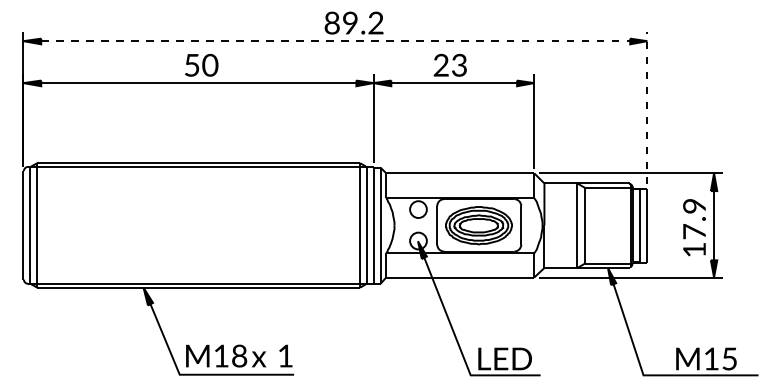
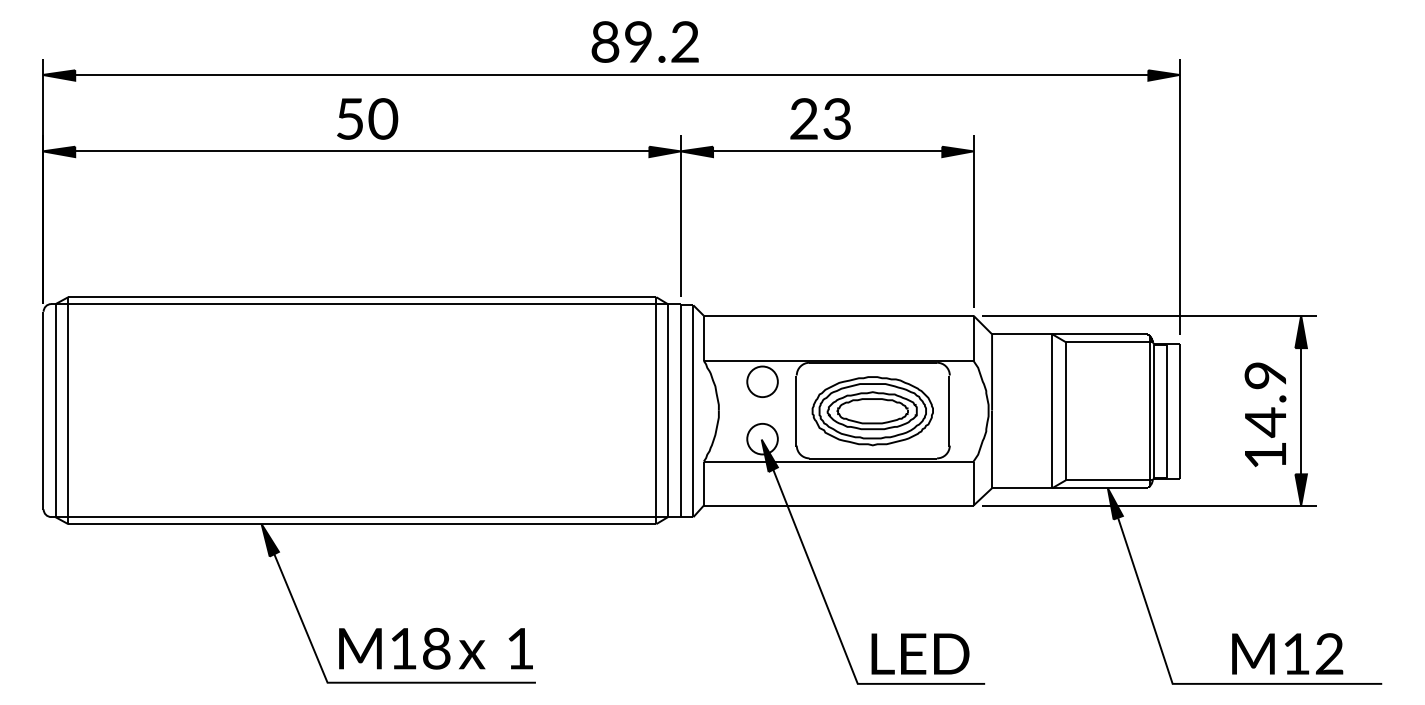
line: (336, 41) -> (613, 75), dashed -> solid
line: (647, 108) -> (1179, 197), dashed -> solid
text: (694, 231) -> (1265, 421), 17.9 -> 14.9
text: (729, 358) -> (1329, 653), M15 -> M12

